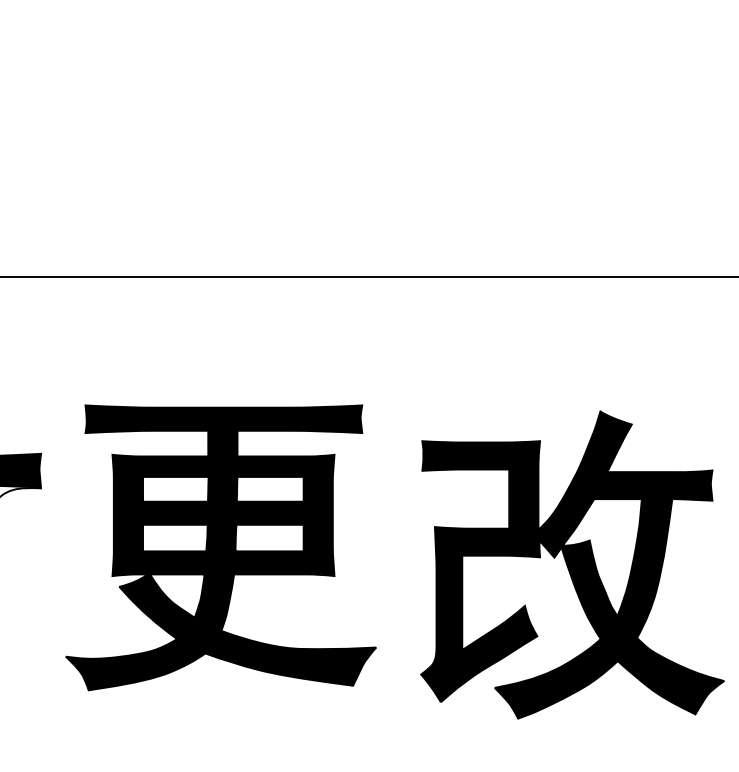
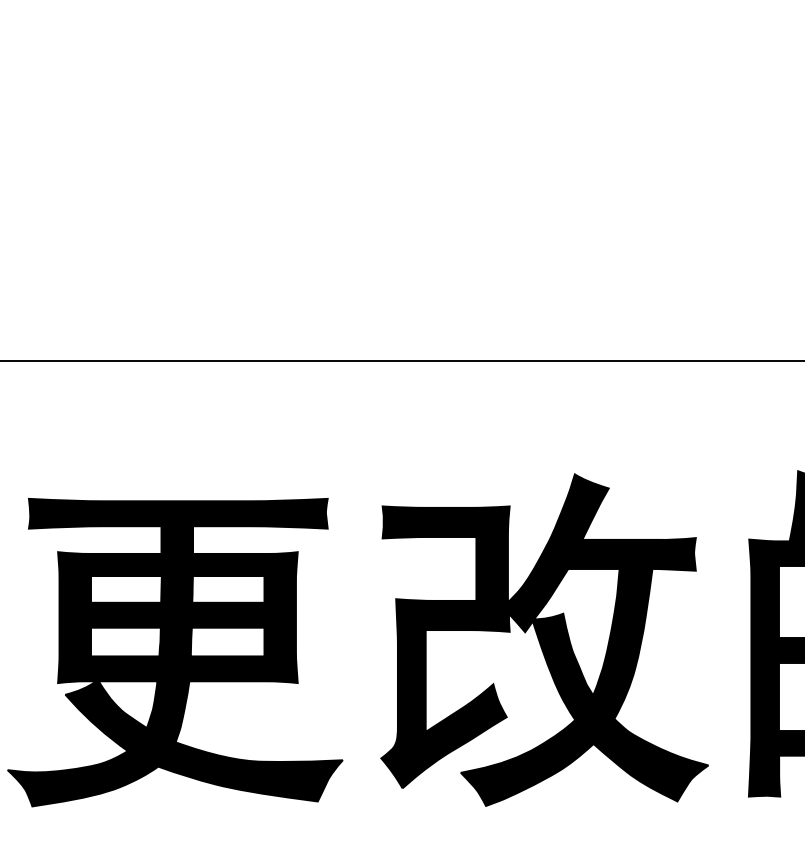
part: (572, 564) -> (544, 639), moved

